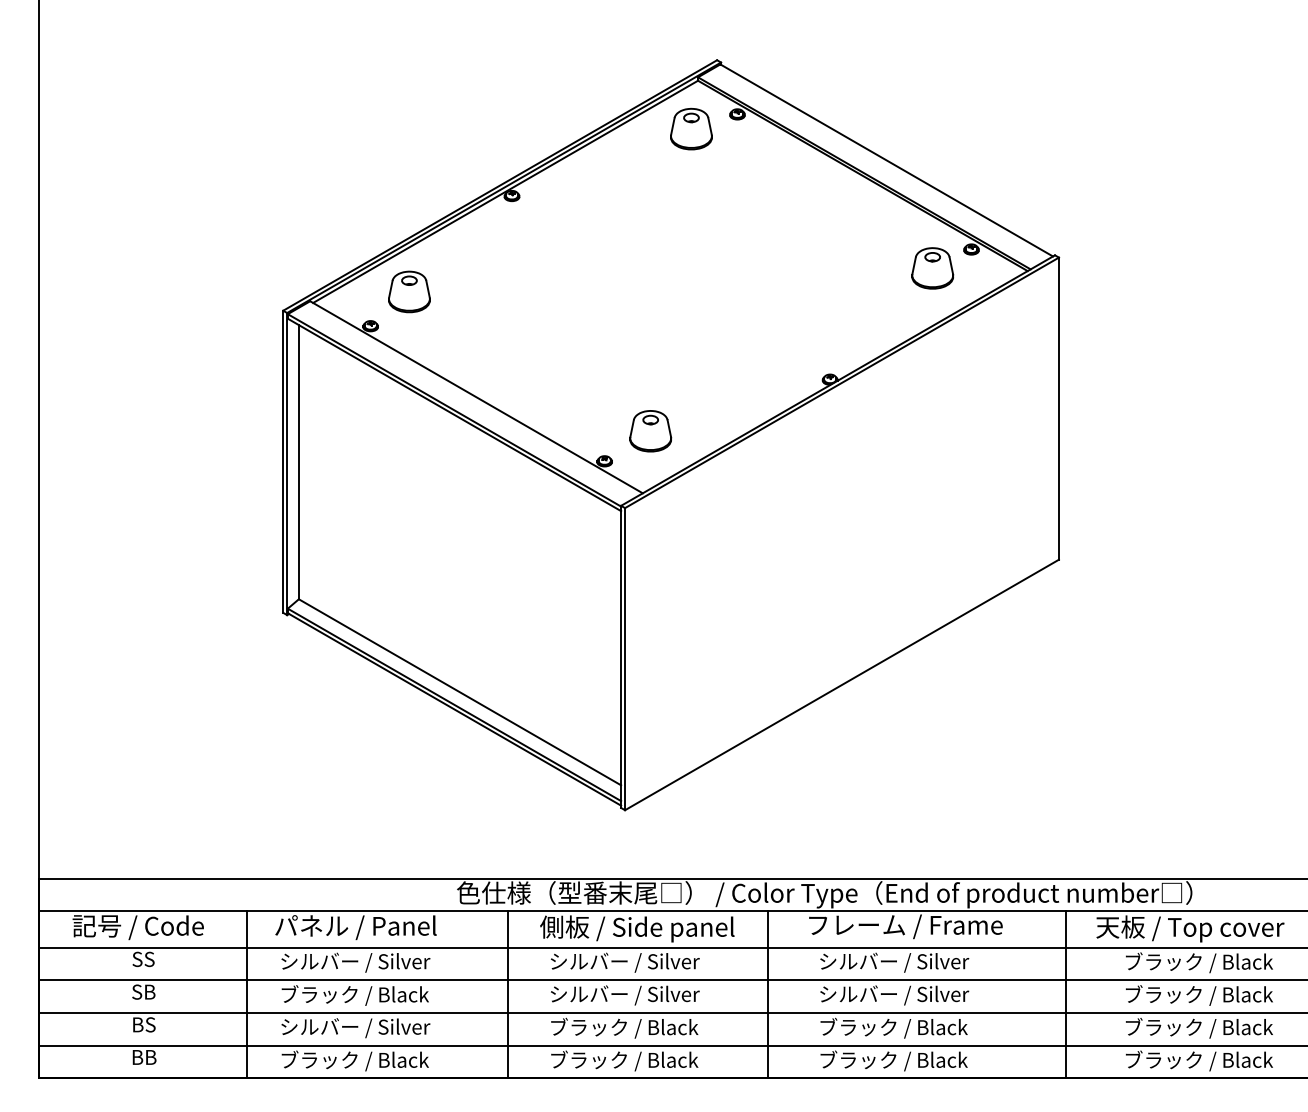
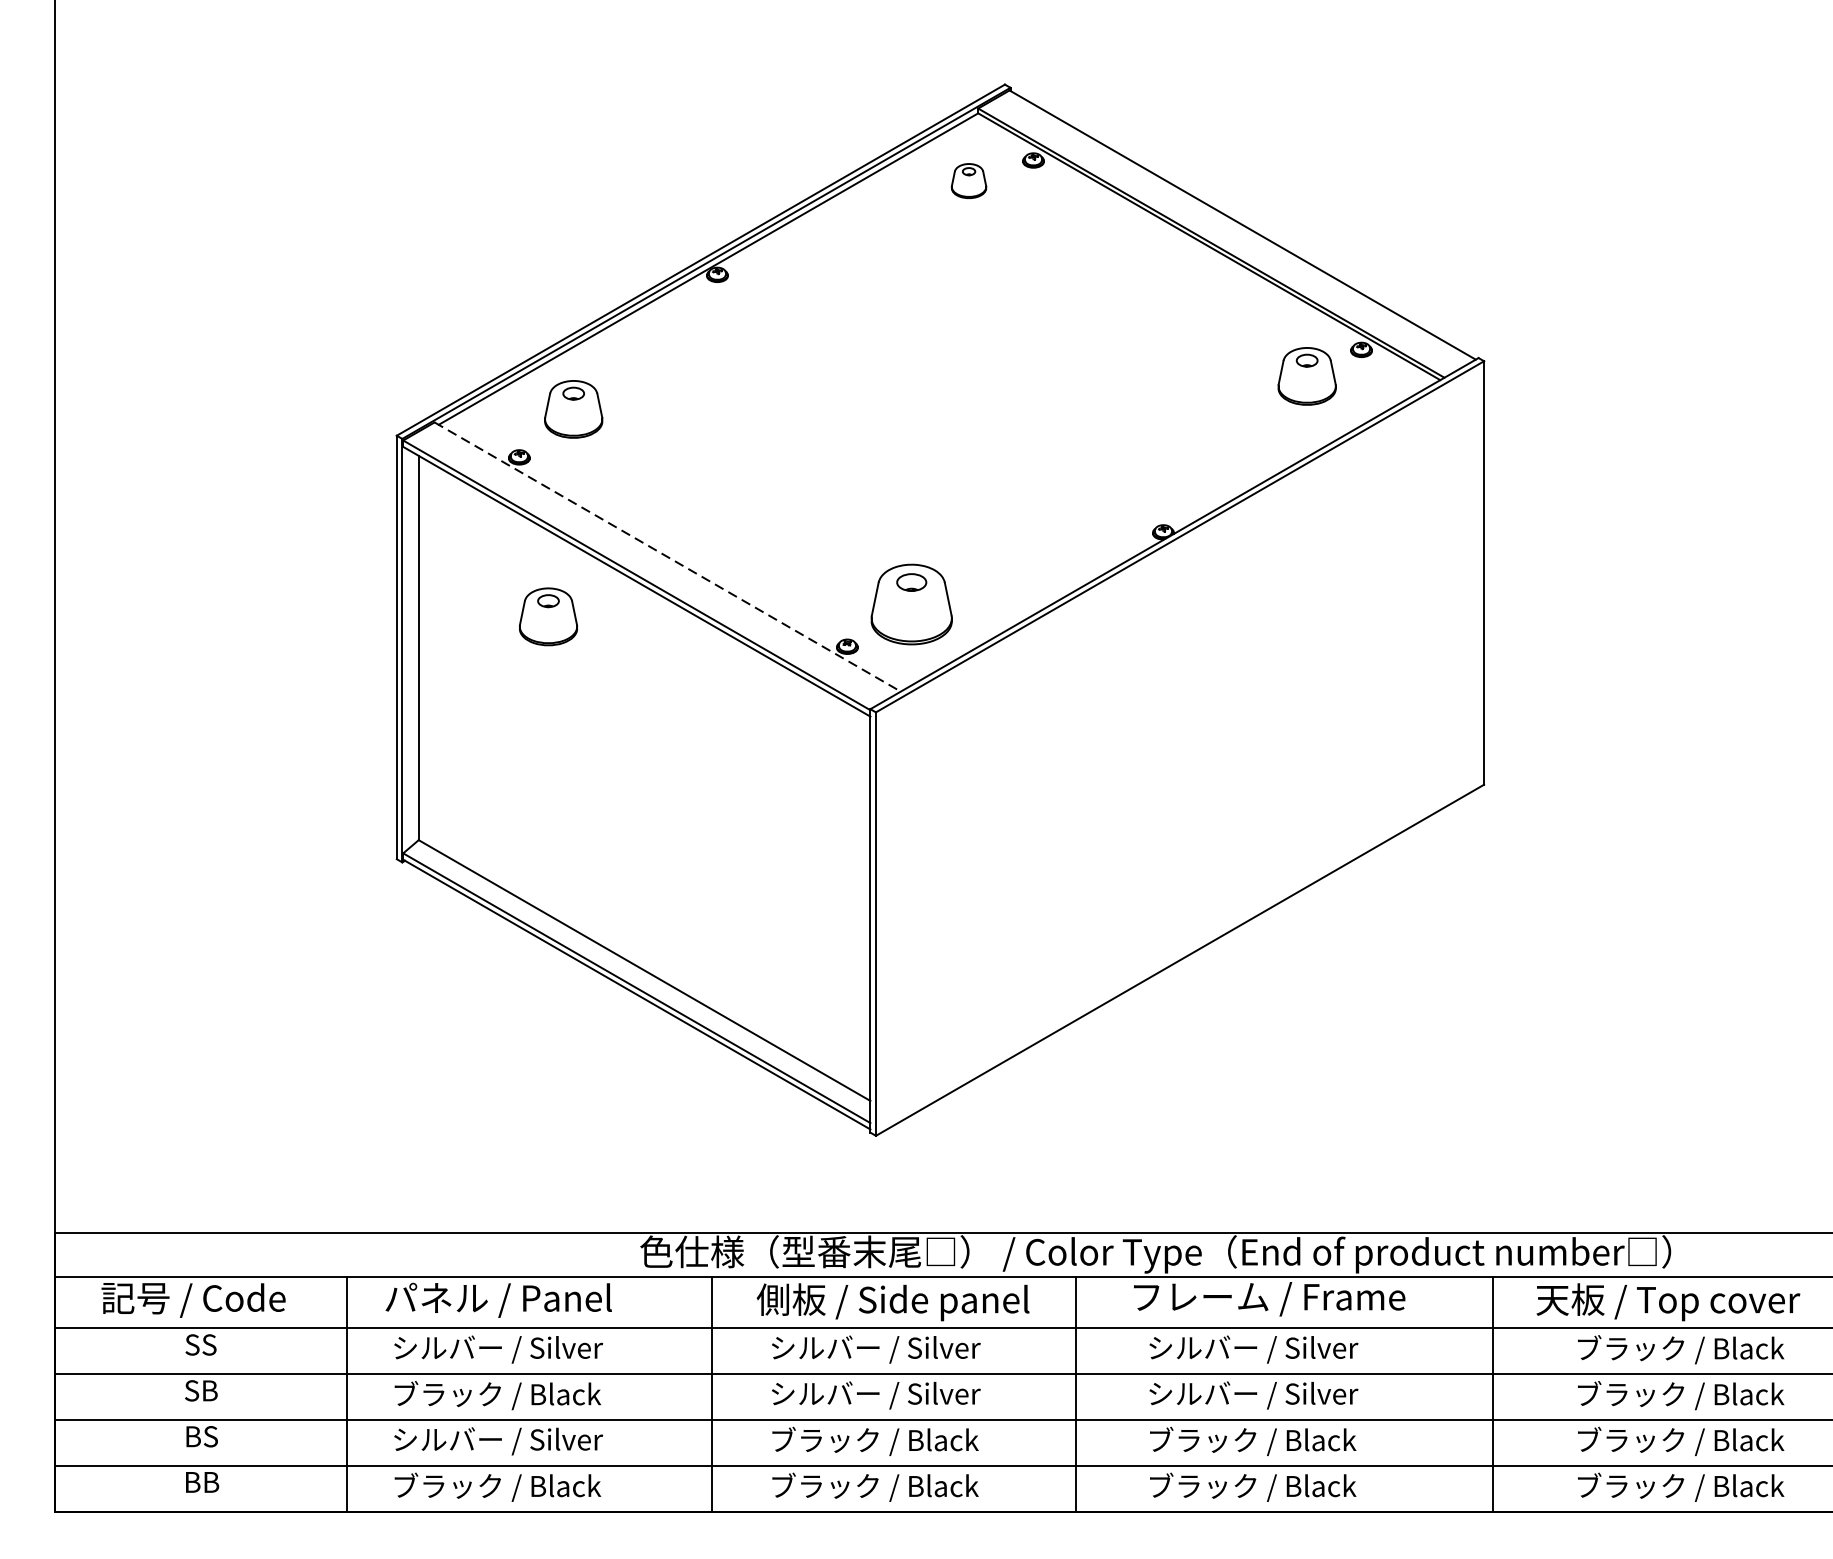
part: (691, 128) -> (969, 180), size x0.6
line: (476, 397) -> (667, 557), solid -> dashed
part: (650, 431) -> (911, 604), size x1.4
part: (391, 439) -> (548, 616), added

